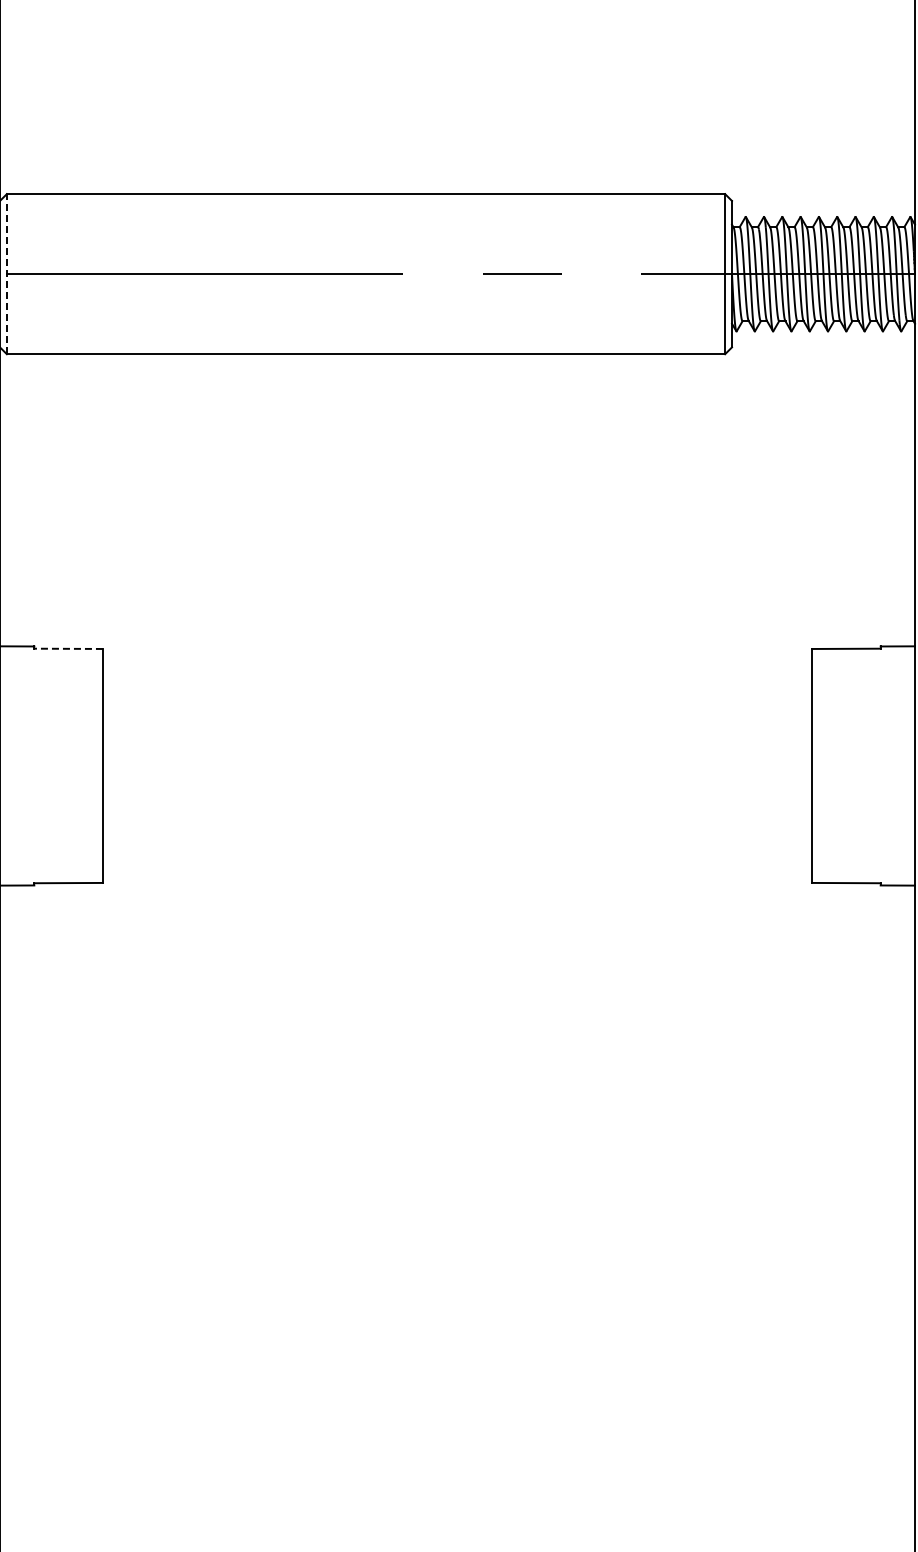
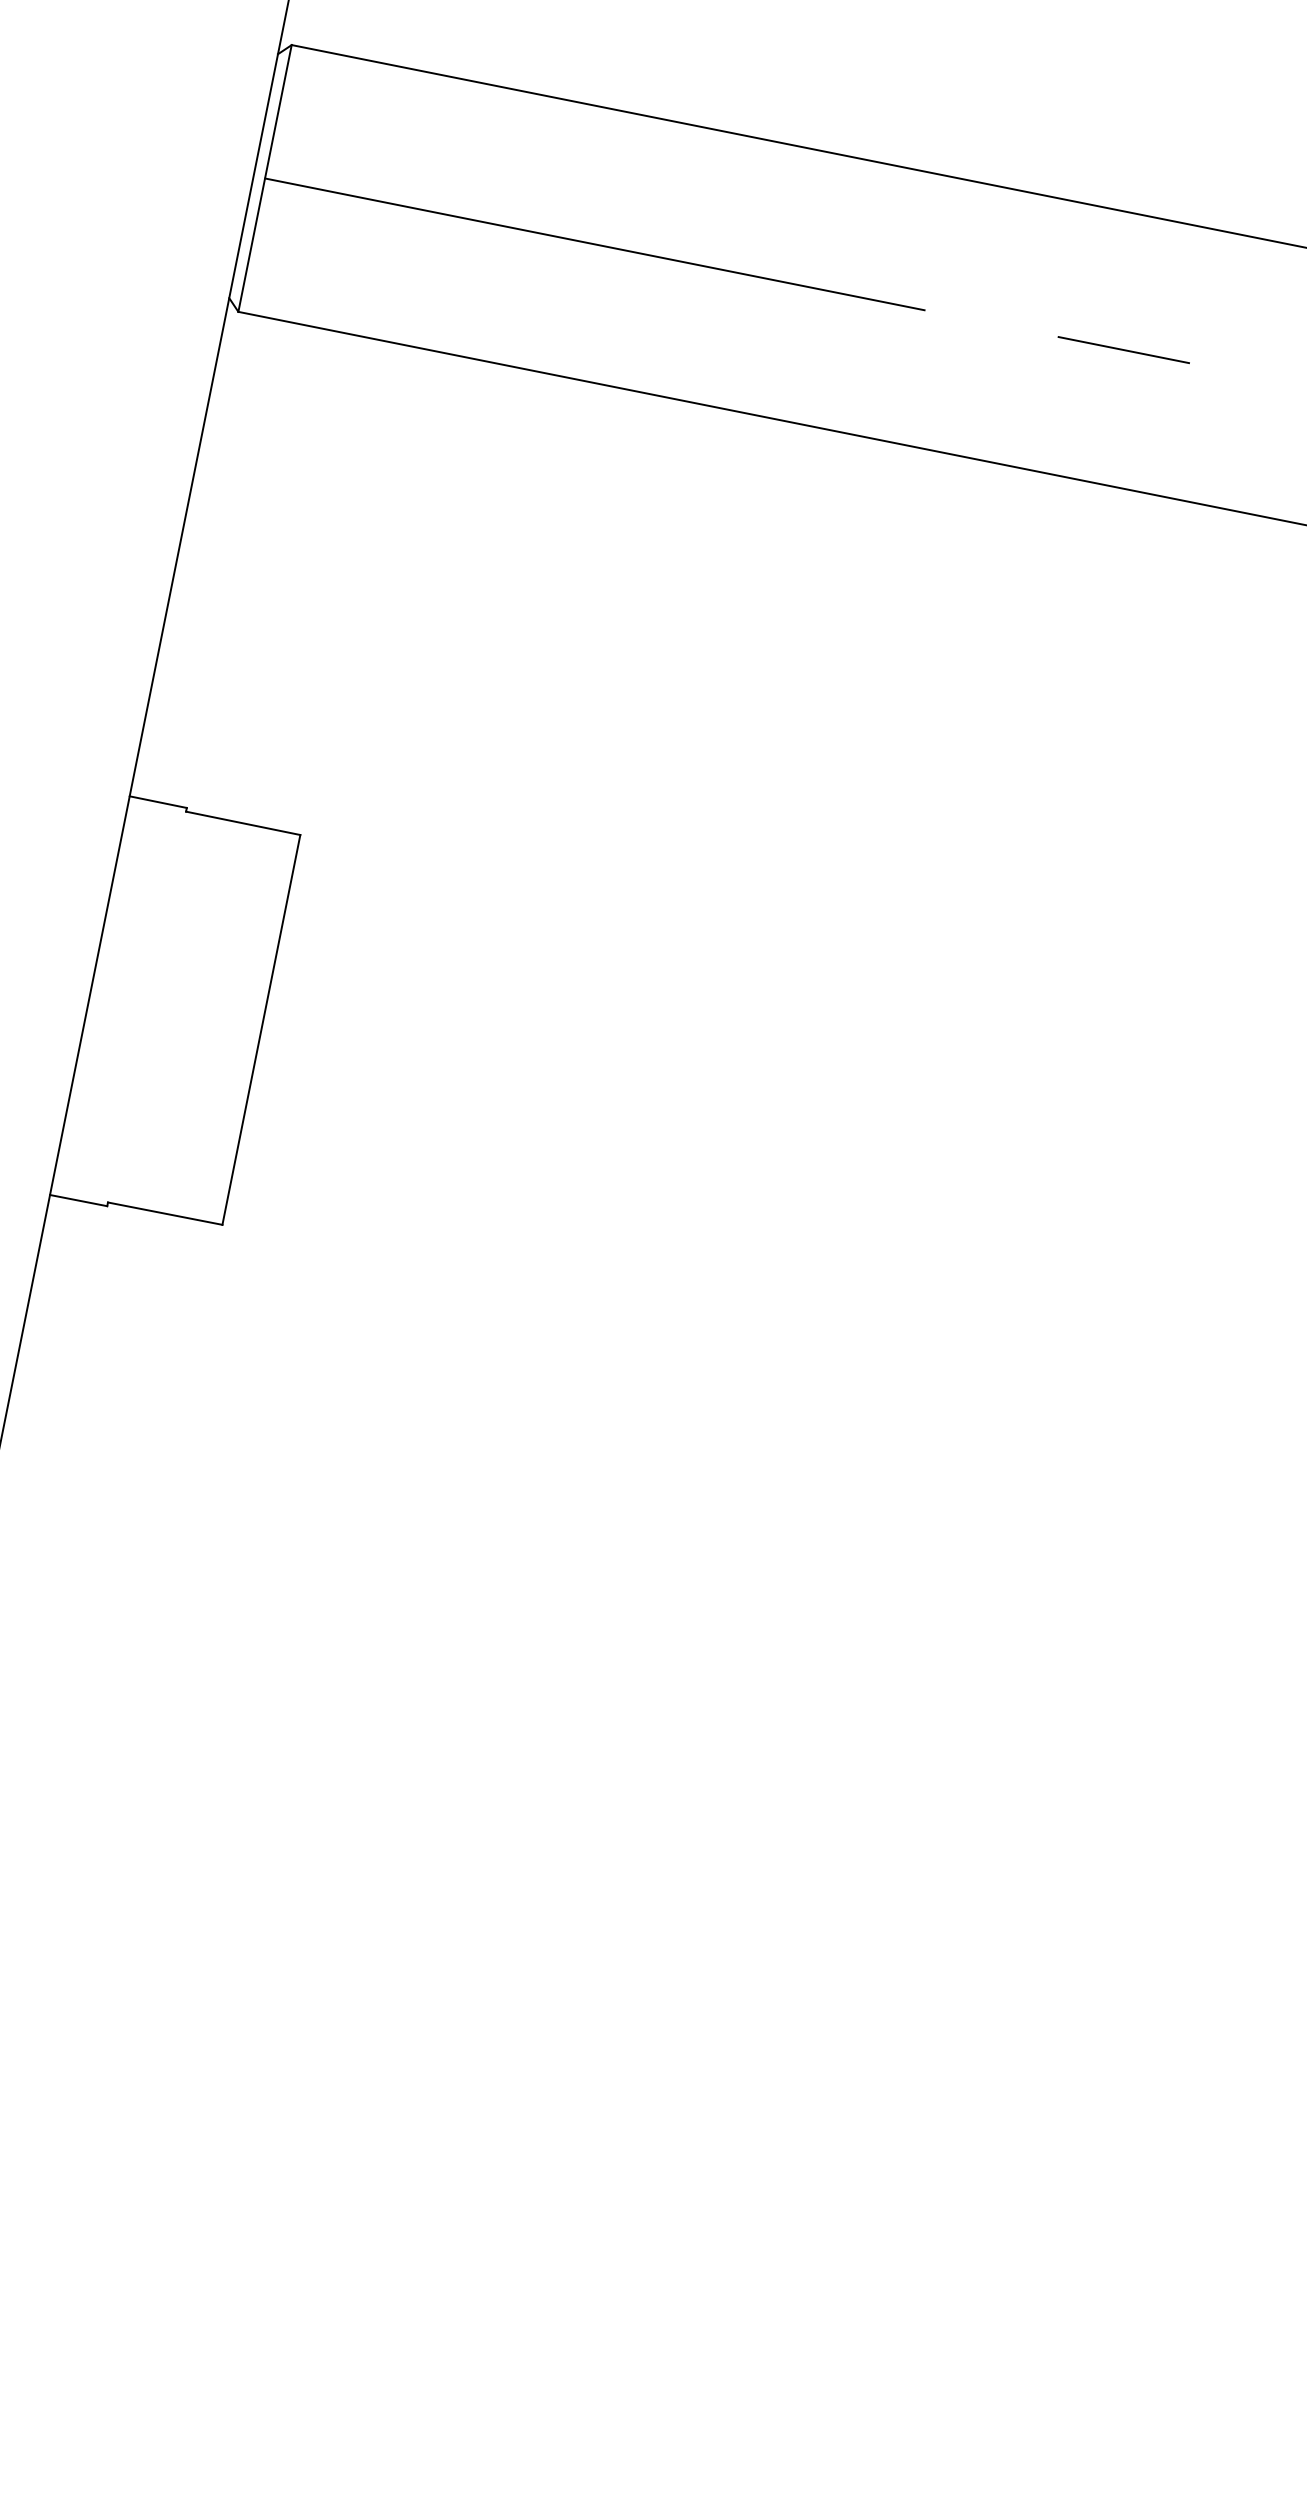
line: (6, 273) -> (264, 177), dashed -> solid
line: (68, 648) -> (243, 822), dashed -> solid

